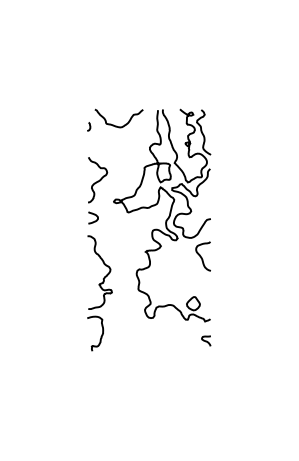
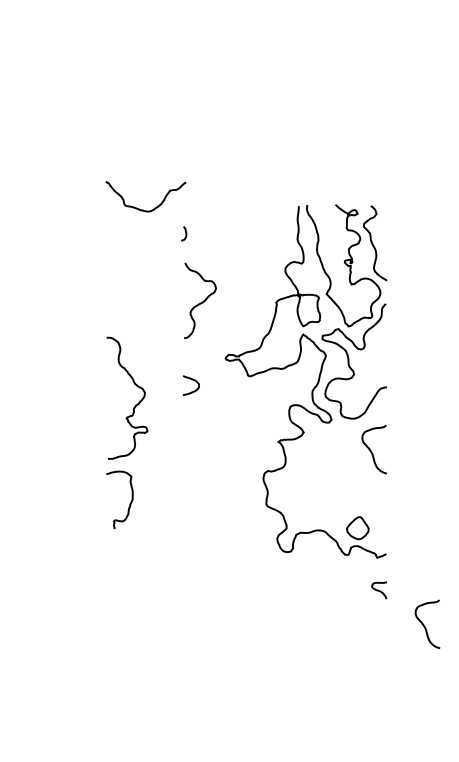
curve: (116, 125) -> (141, 208), moved
curve: (98, 180) -> (201, 301), moved
part: (99, 293) -> (126, 433), moved
curve: (233, 361) -> (424, 624), added

